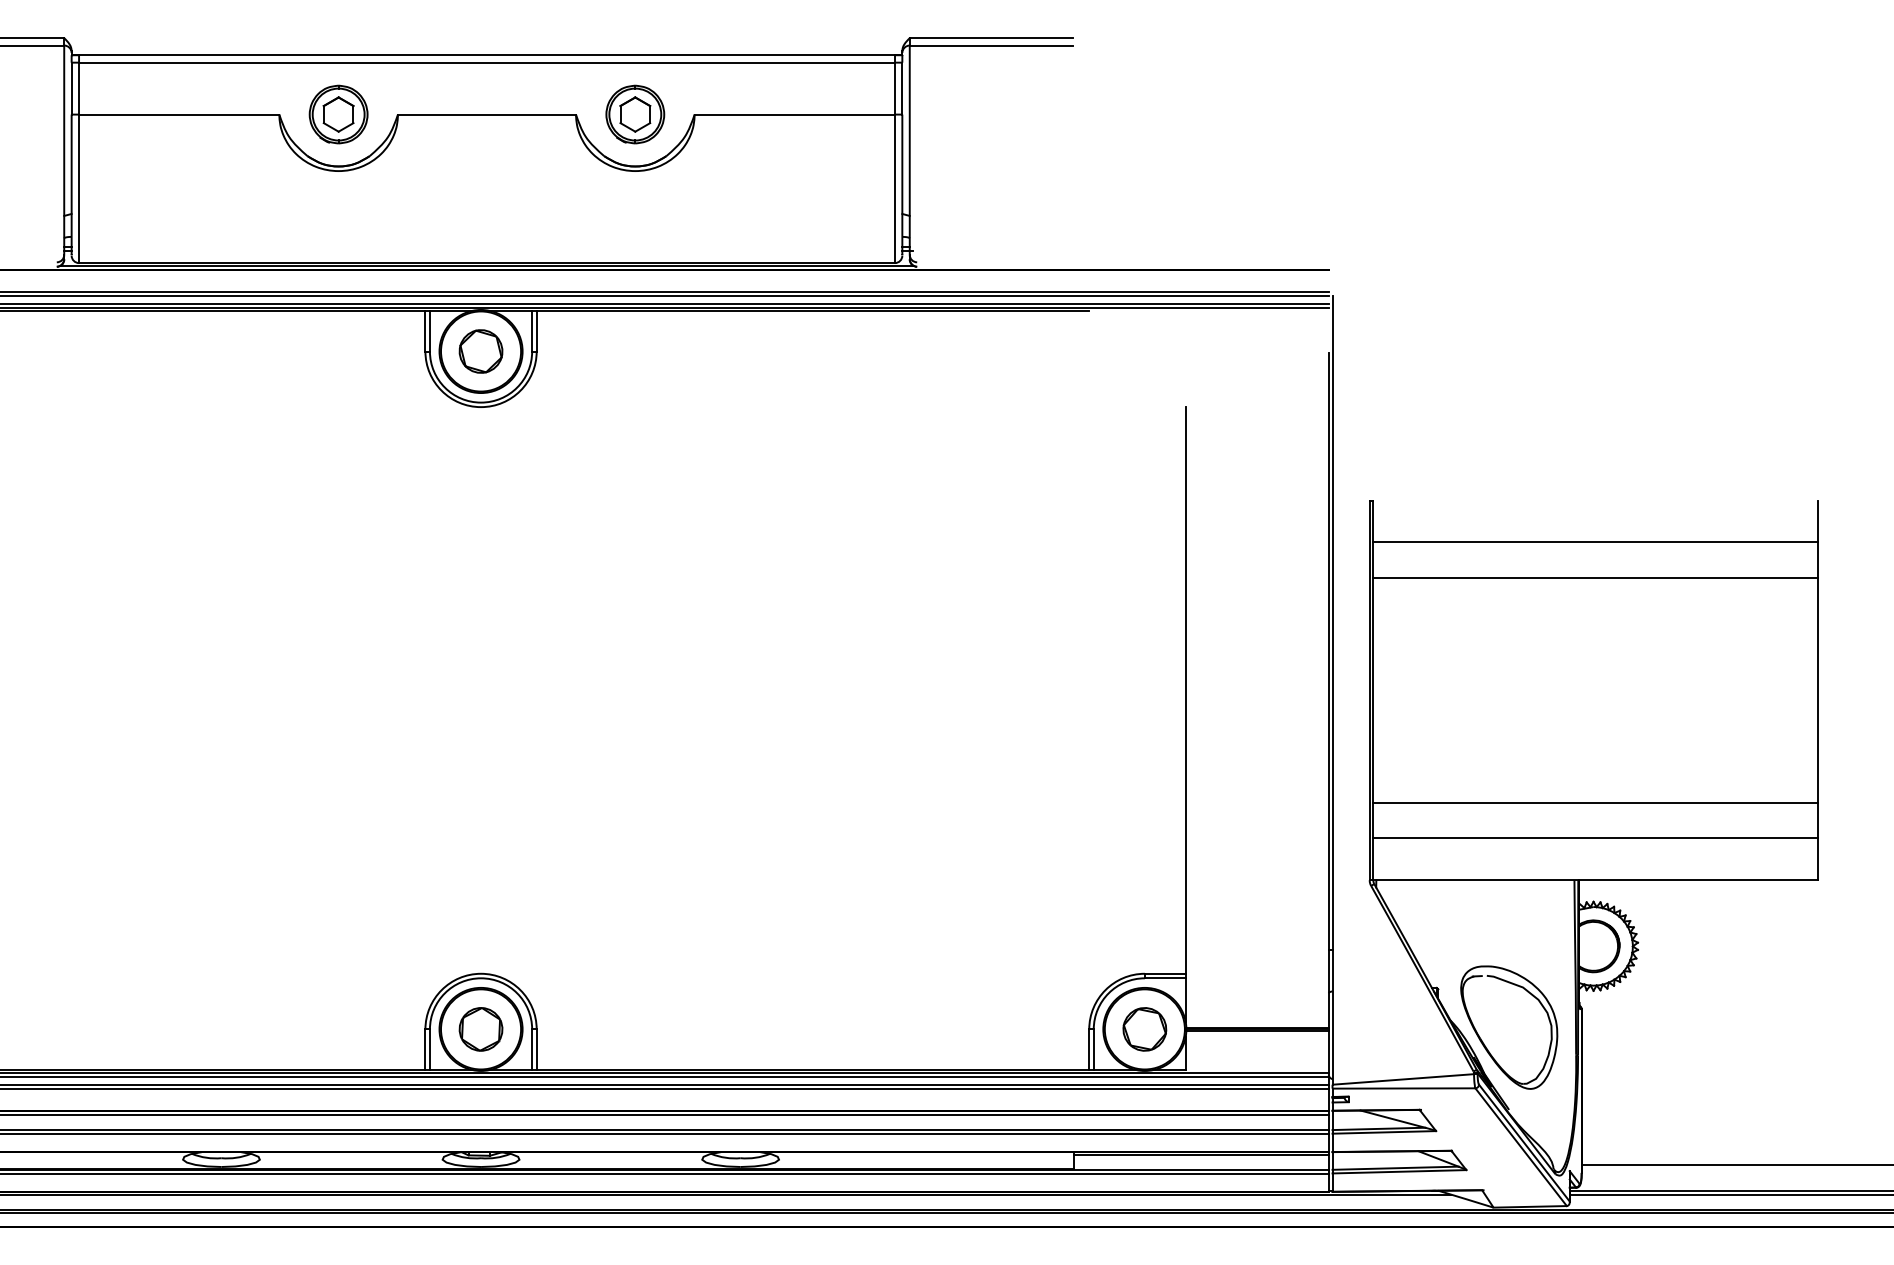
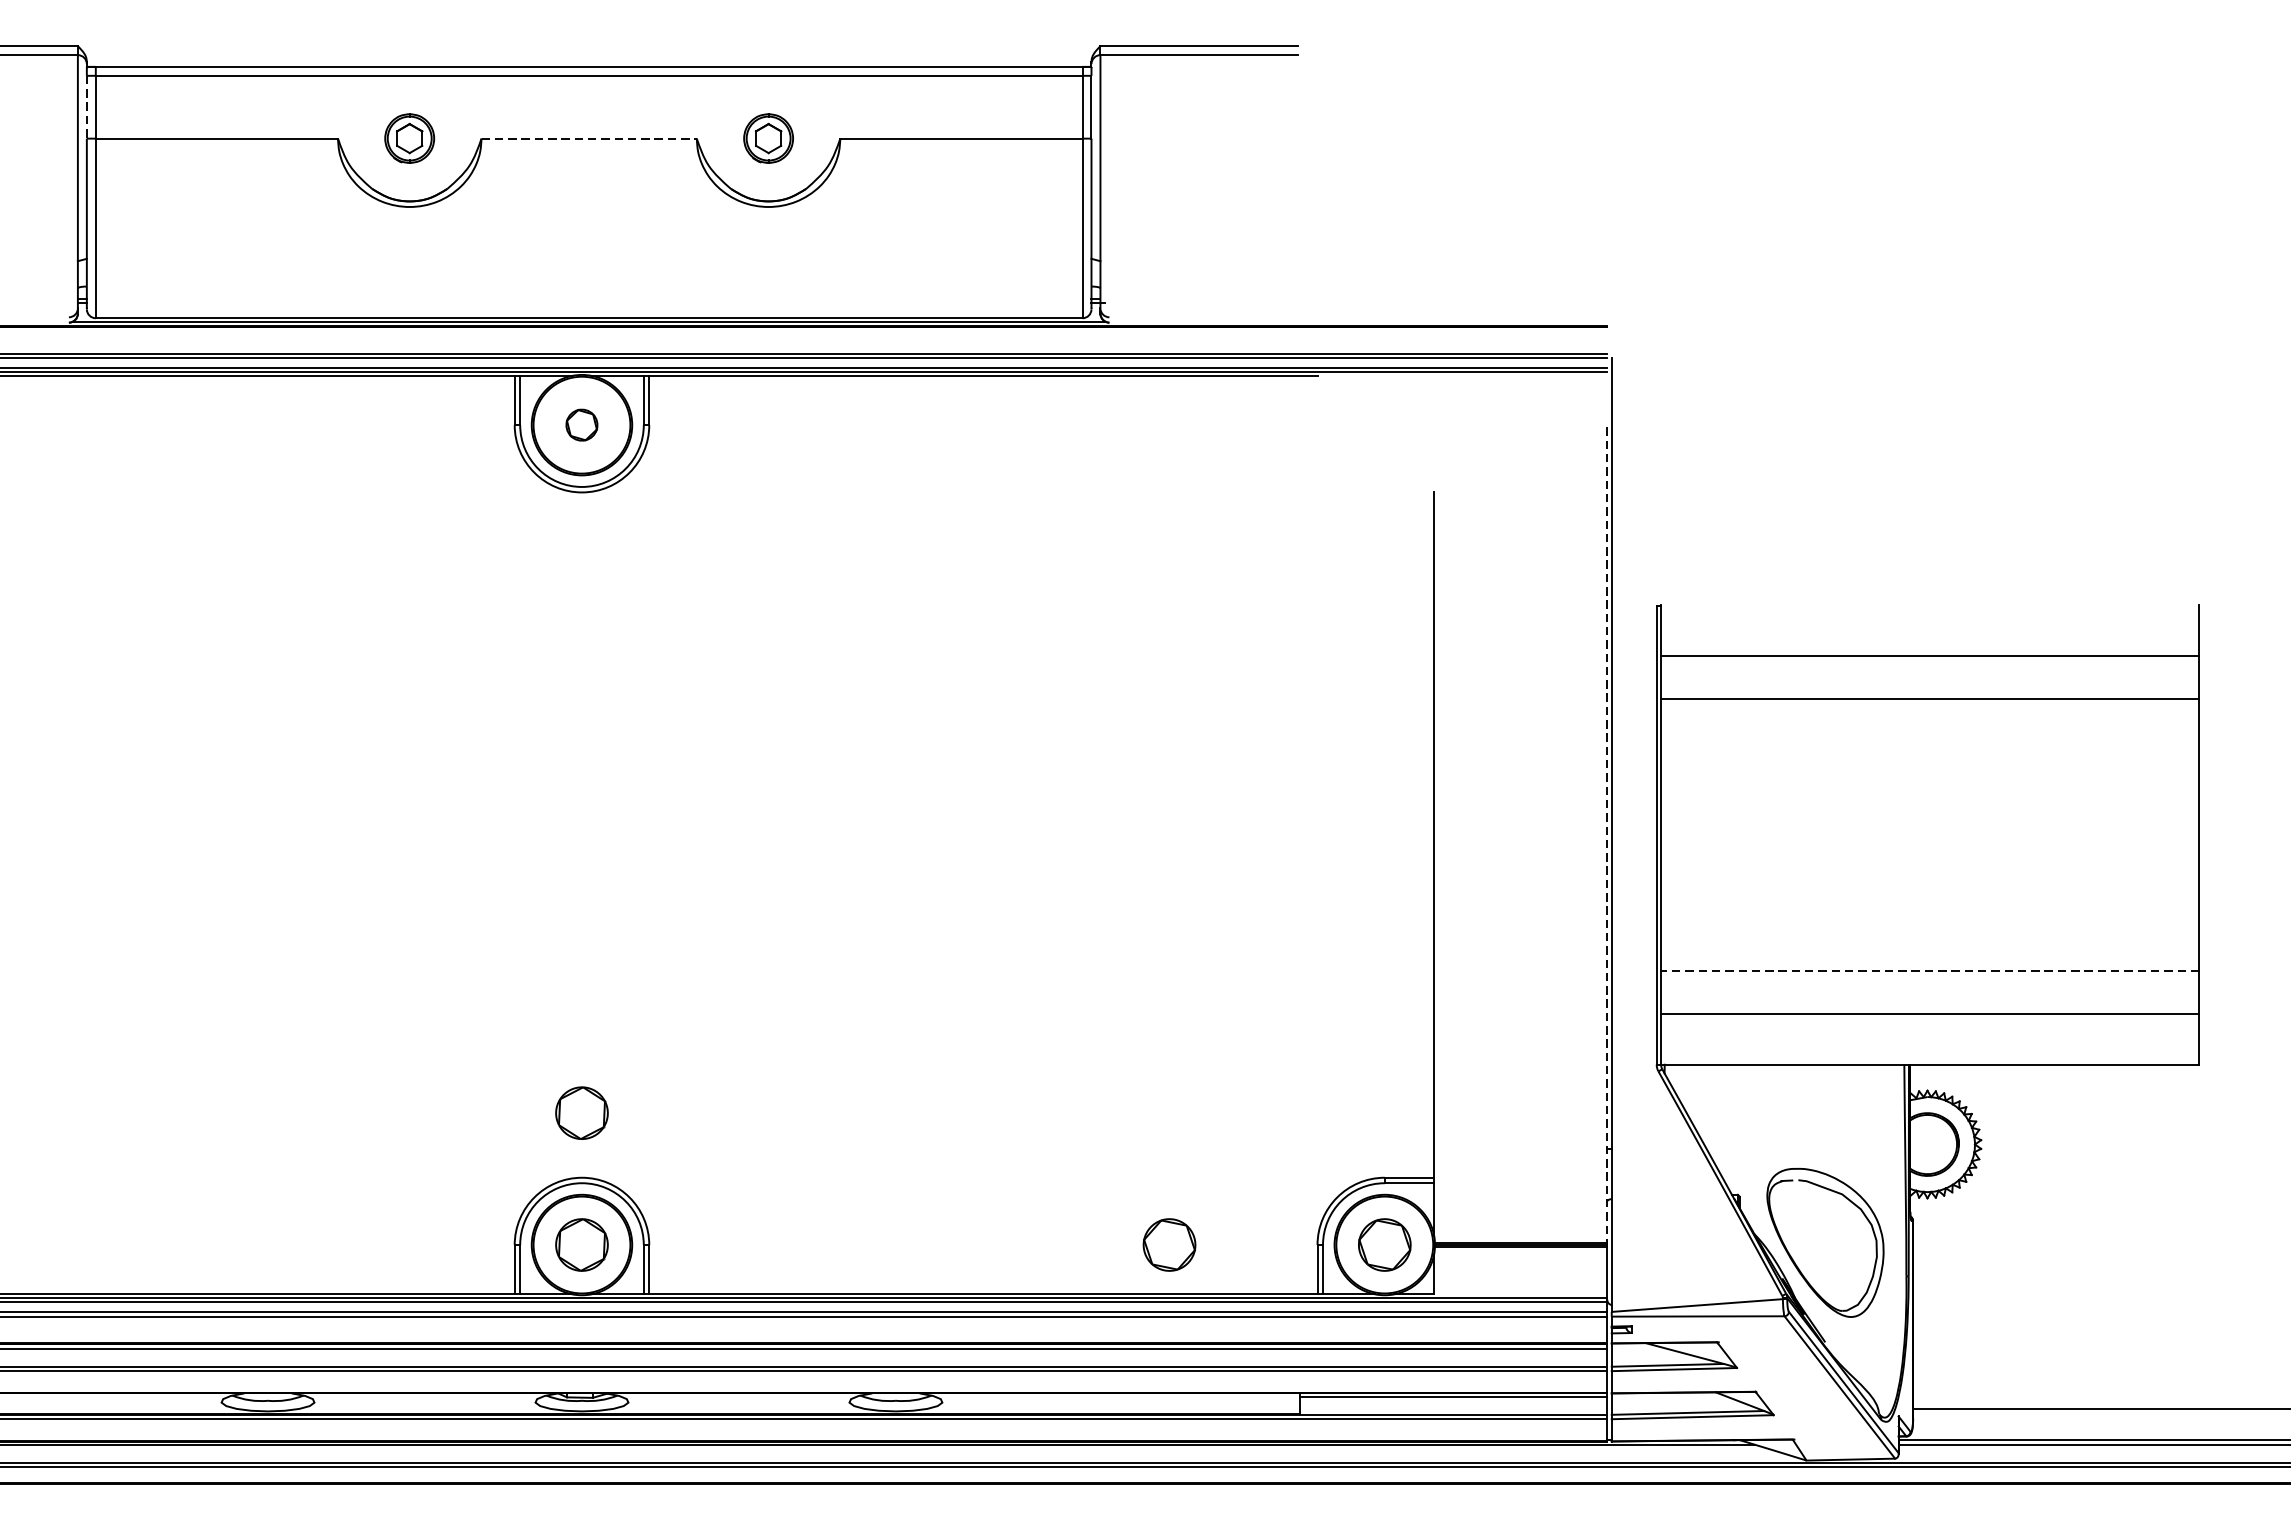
line: (71, 88) -> (86, 107), solid -> dashed
part: (338, 114) -> (409, 138), size x0.7
line: (487, 114) -> (589, 138), solid -> dashed
part: (635, 114) -> (768, 138), size x0.7
part: (480, 351) -> (581, 425), size x0.6
line: (1328, 690) -> (1606, 835), solid -> dashed
line: (1595, 802) -> (1929, 970), solid -> dashed
part: (480, 920) -> (581, 1113), added
part: (966, 1029) -> (1169, 1245), added

